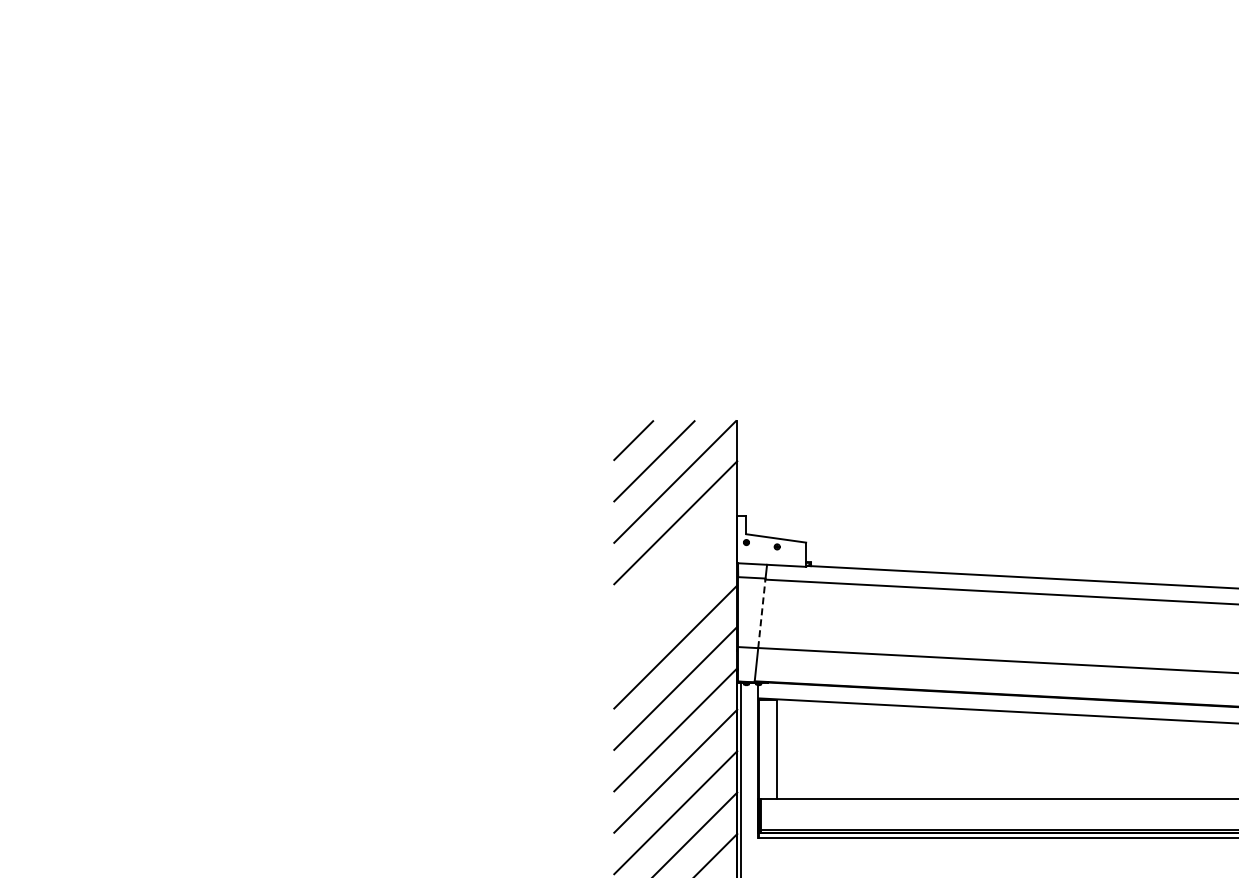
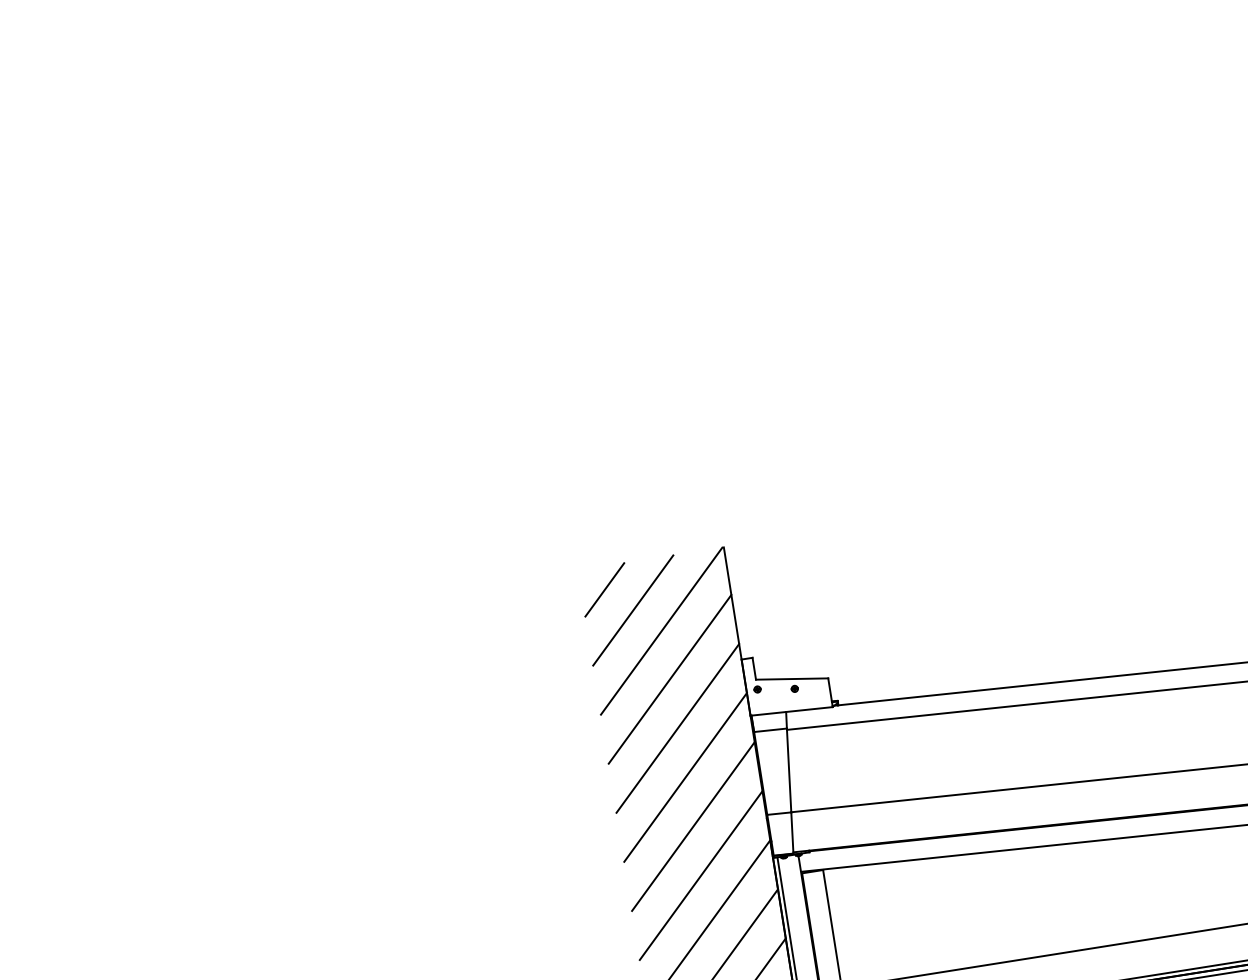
line: (675, 563) -> (677, 727), added
line: (675, 605) -> (685, 777), added
line: (761, 613) -> (788, 770), dashed -> solid

